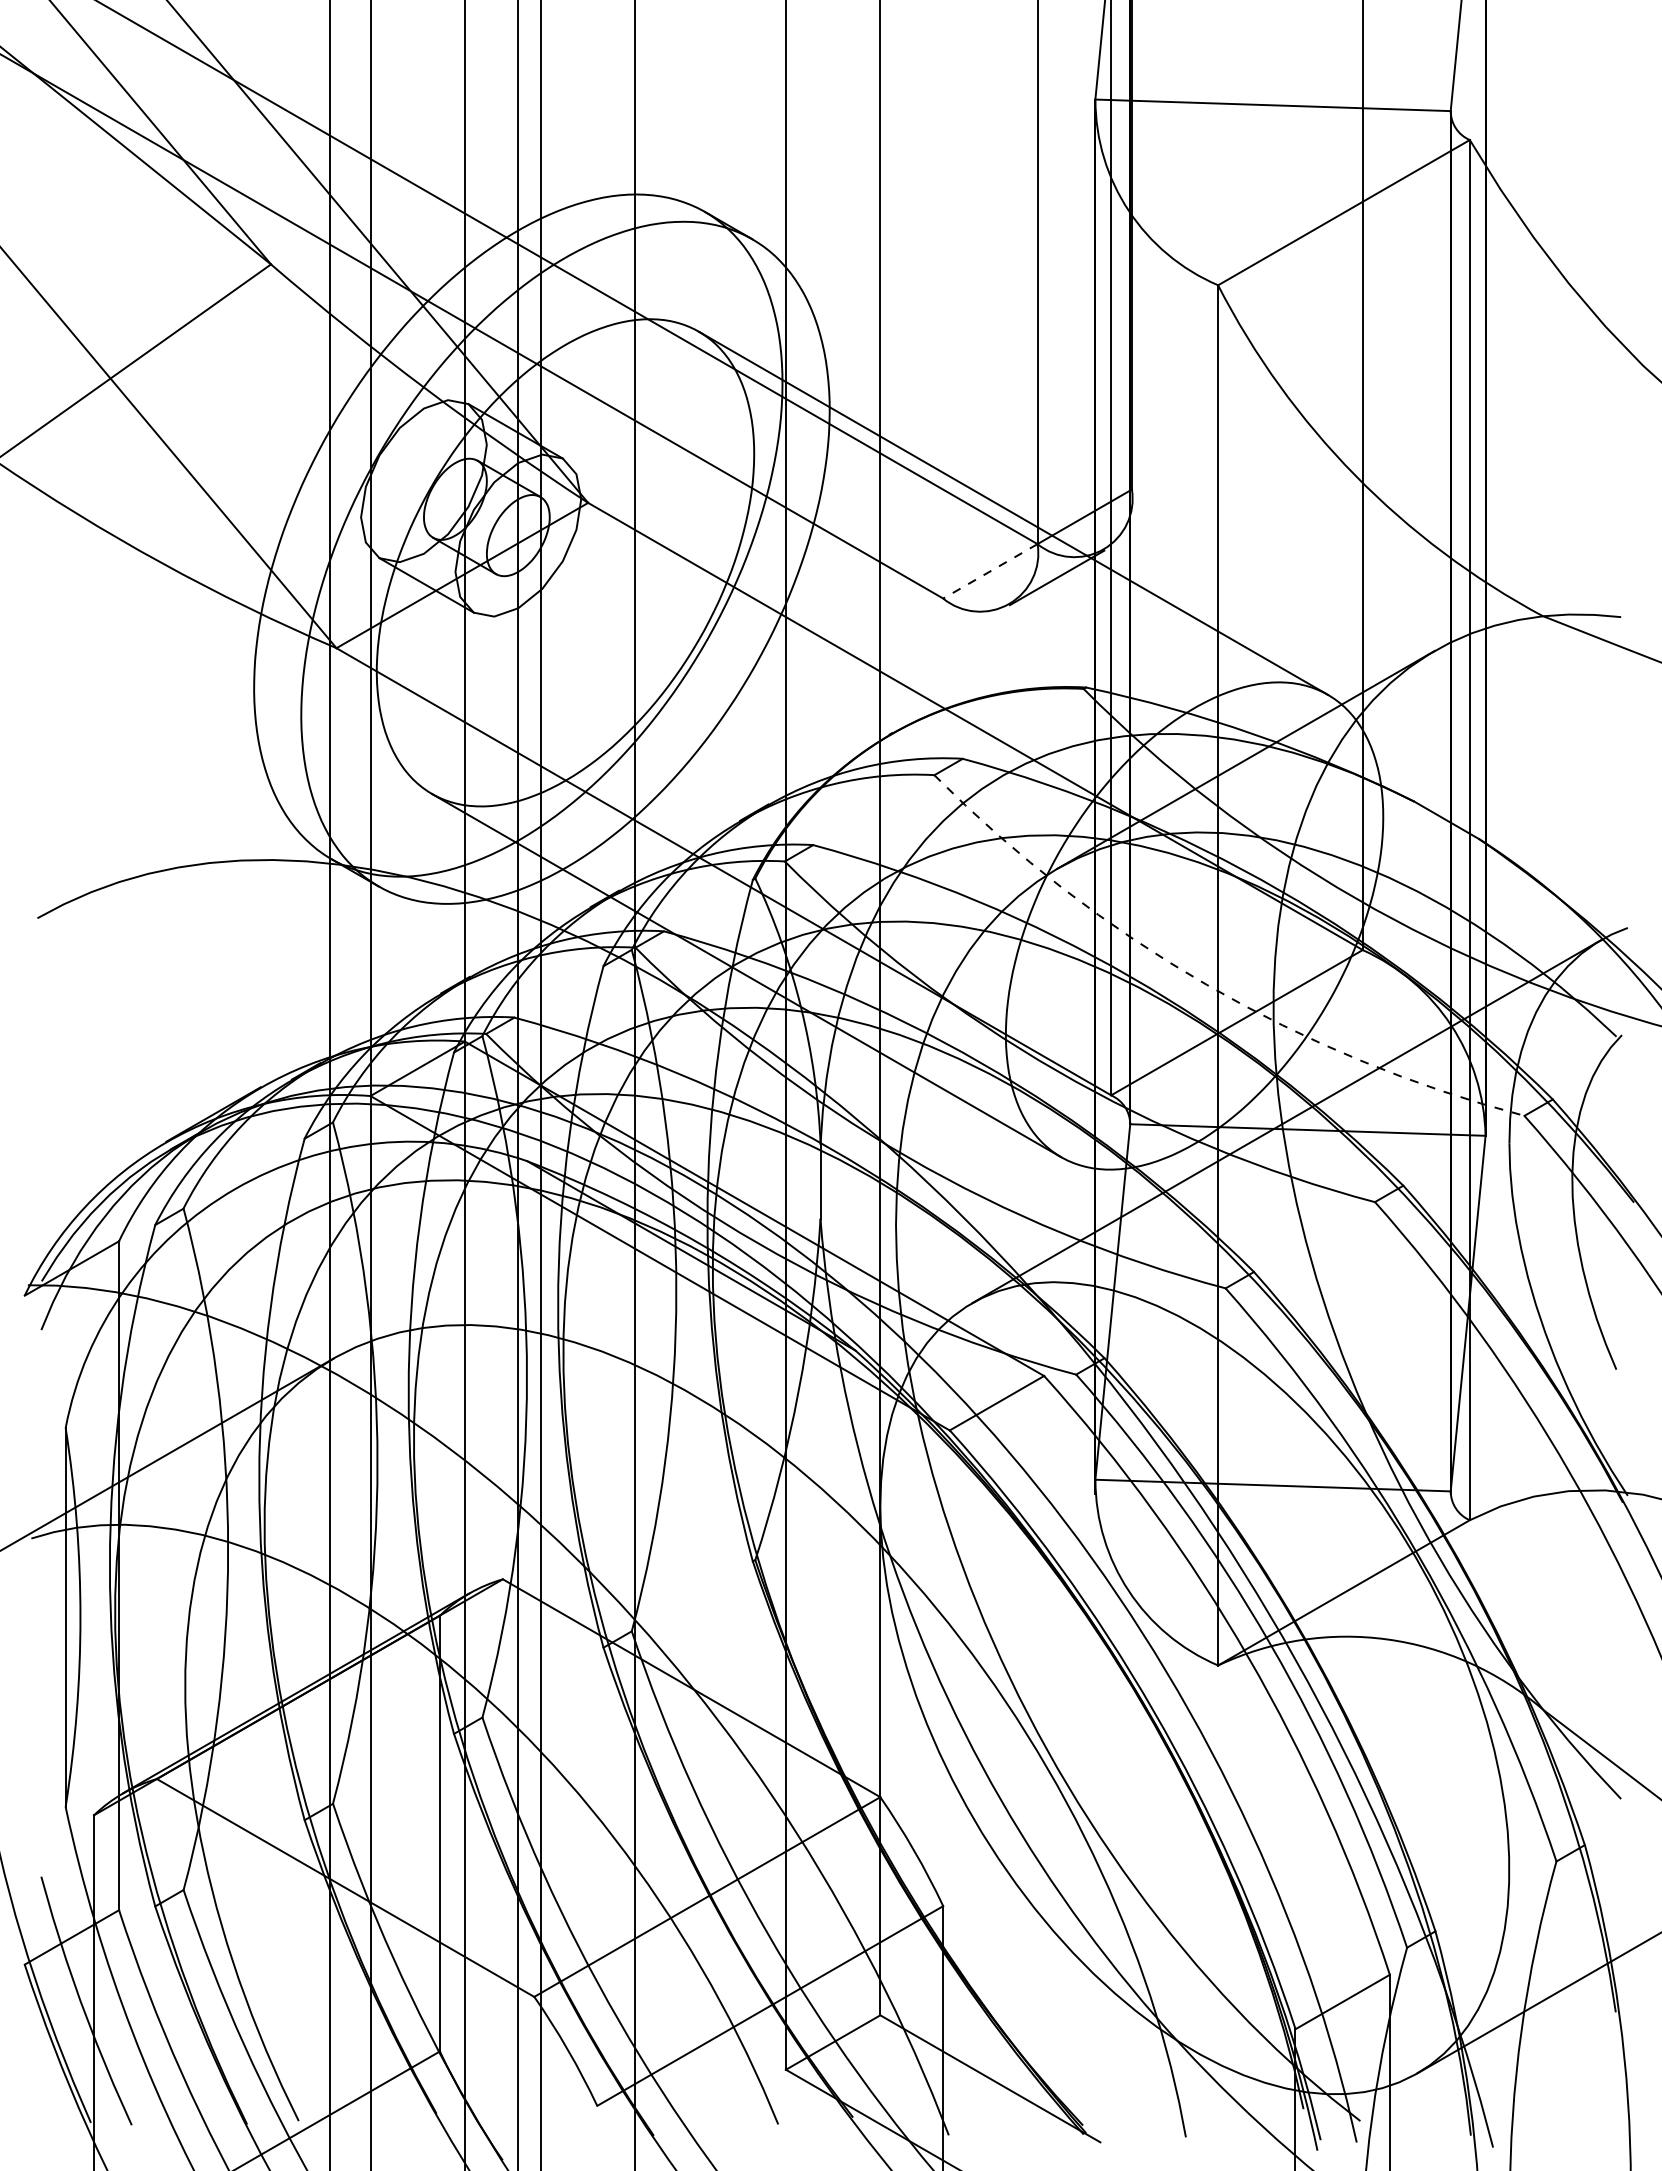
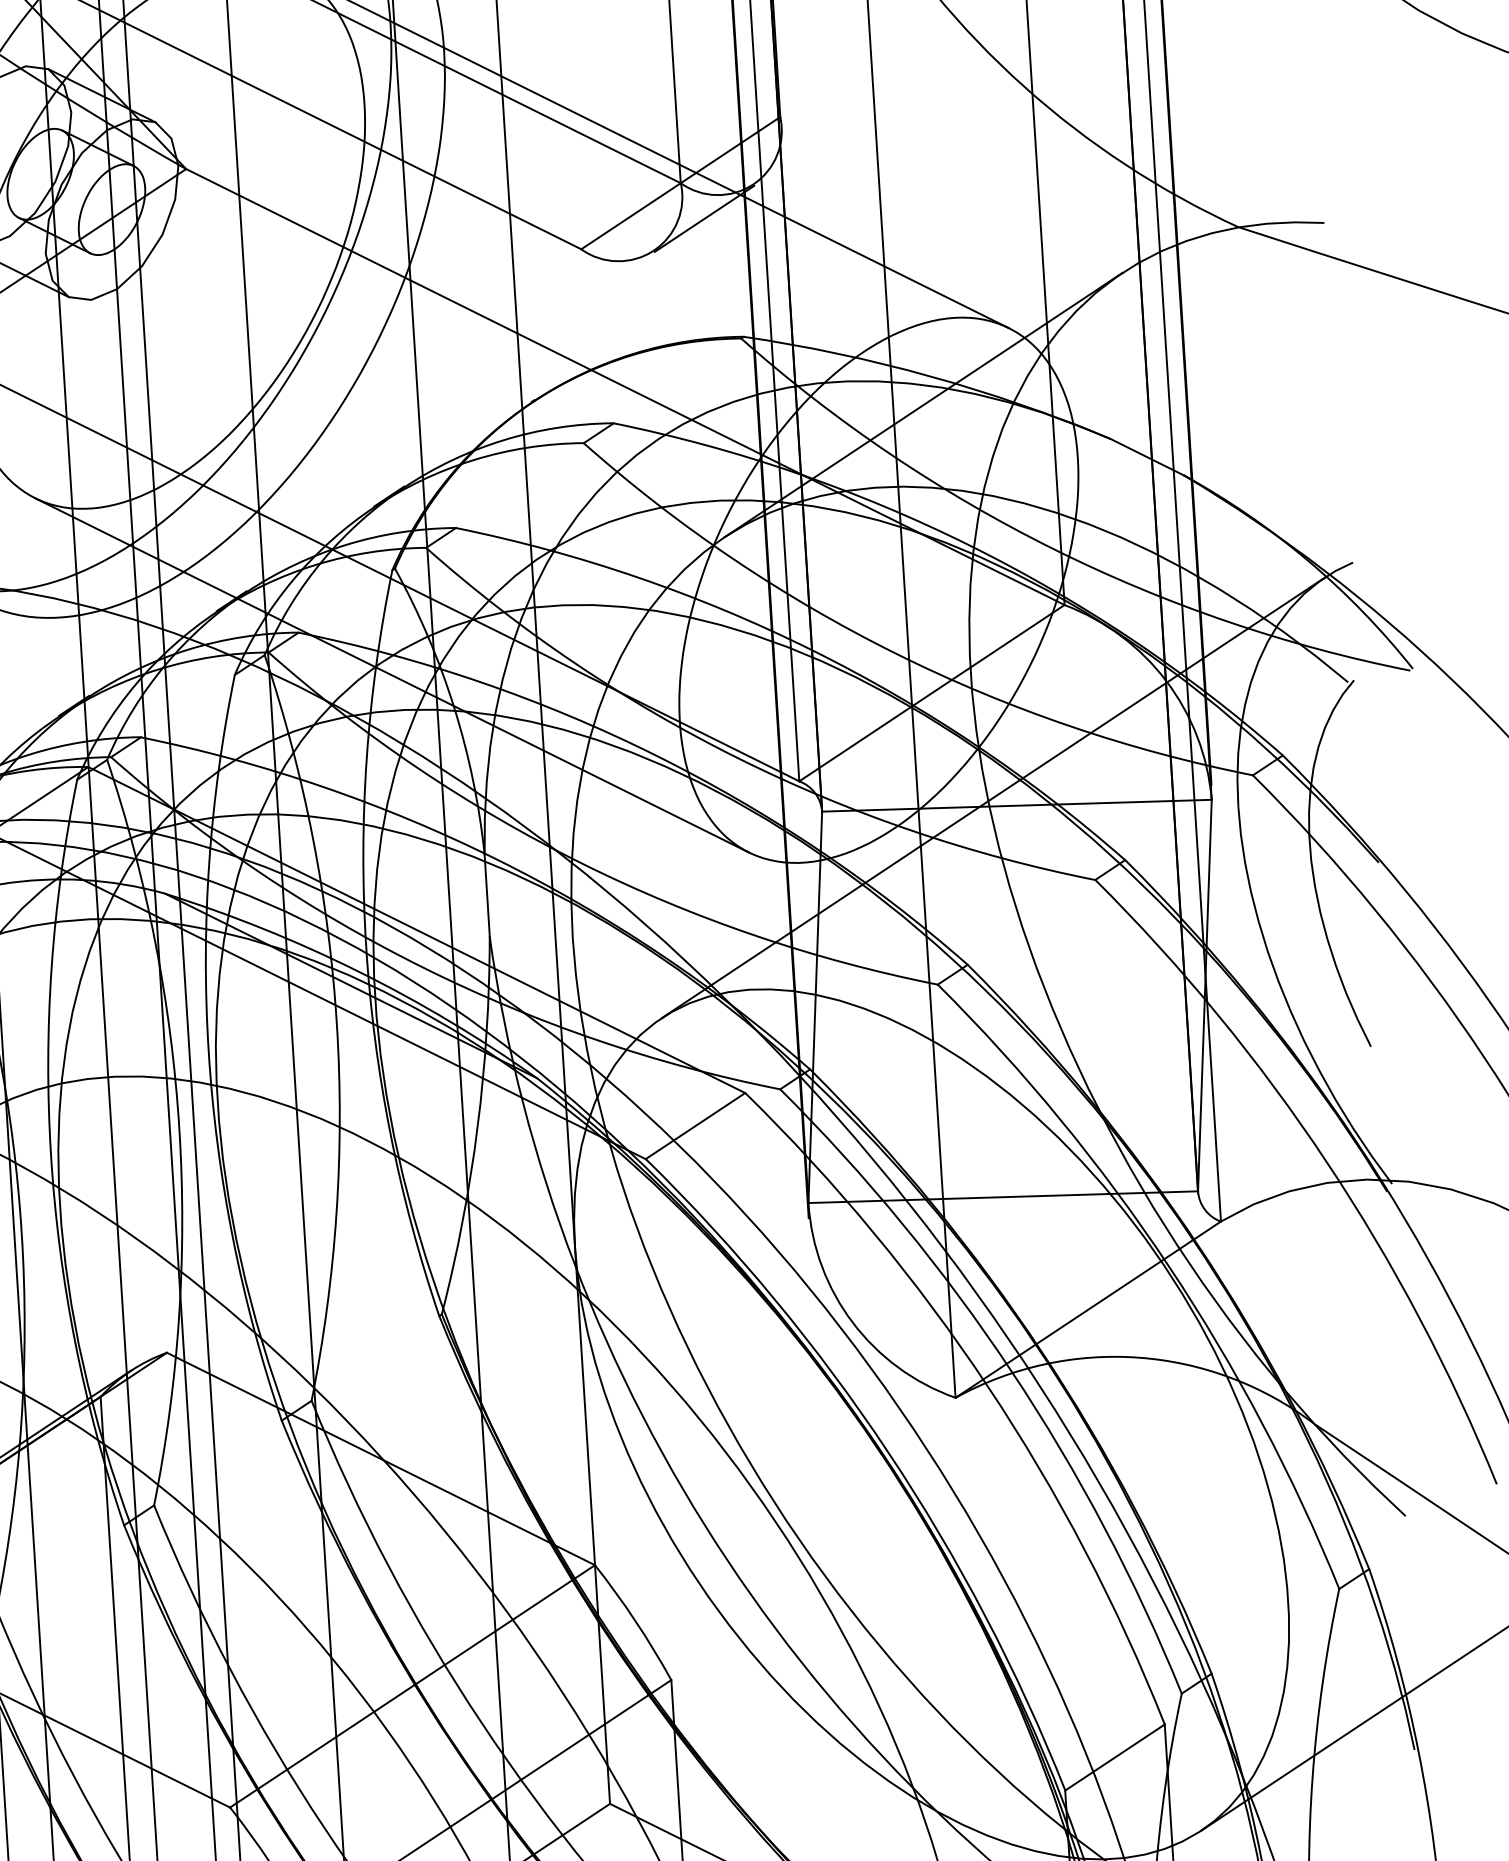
line: (989, 571) -> (630, 216), dashed -> solid
arc: (1206, 984) -> (895, 653), dashed -> solid

